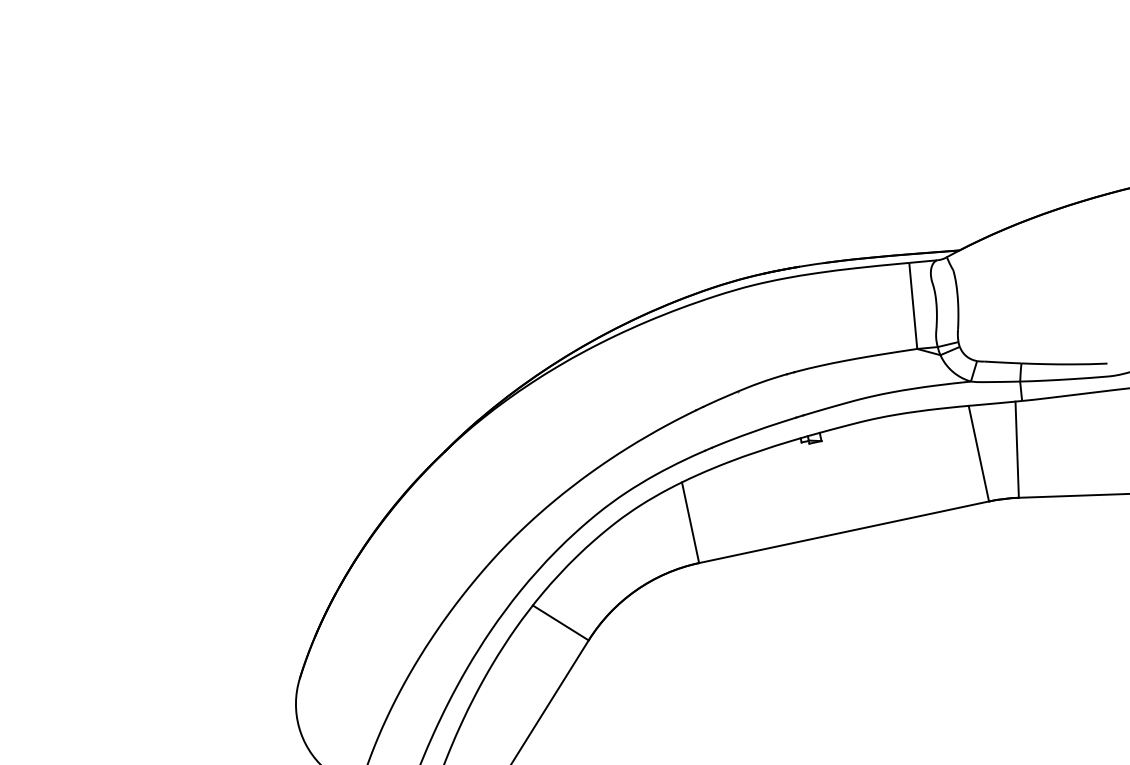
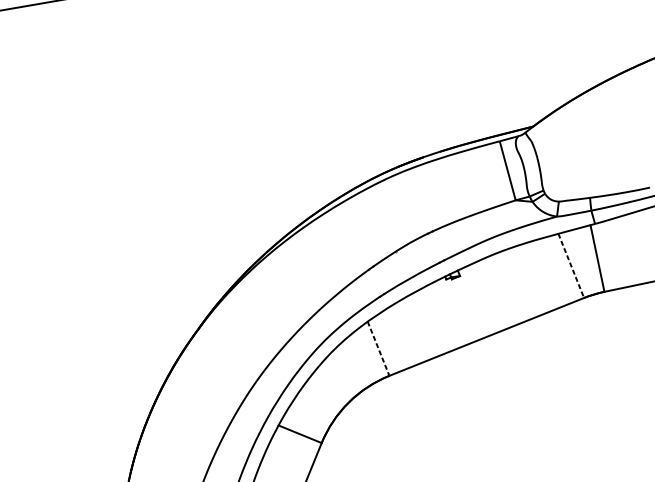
line: (978, 453) -> (570, 265), solid -> dashed
line: (690, 523) -> (378, 349), solid -> dashed

